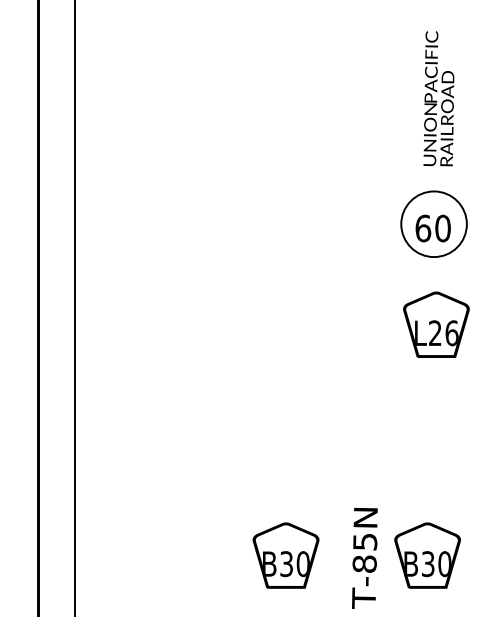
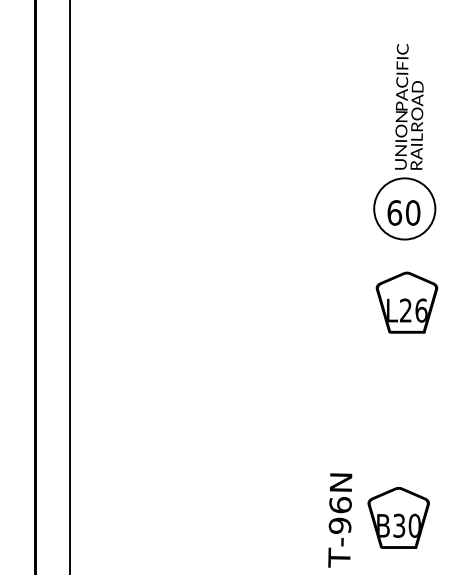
text: (439, 98) -> (409, 106), moved
text: (365, 553) -> (340, 515), T-85N -> T-96N
part: (285, 555) -> (266, 517), removed

